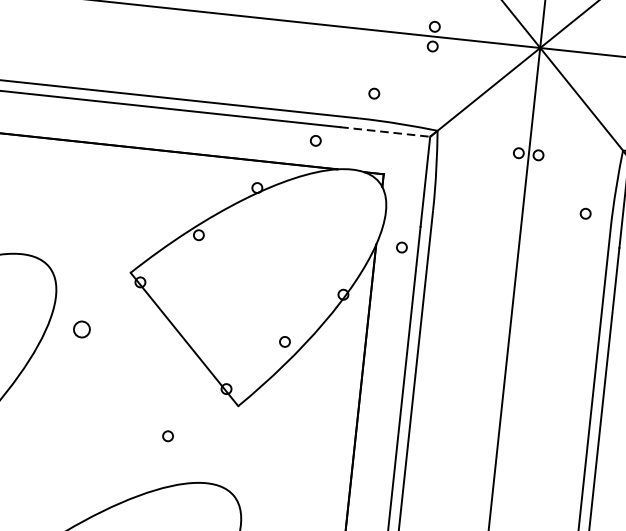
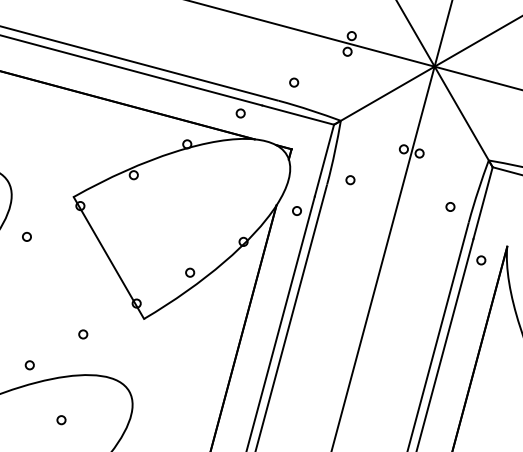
line: (385, 132) -> (298, 115), dashed -> solid
circle: (460, 200) -> (350, 180), added
circle: (81, 329) -> (26, 236), size x0.62
circle: (109, 483) -> (29, 365), added

